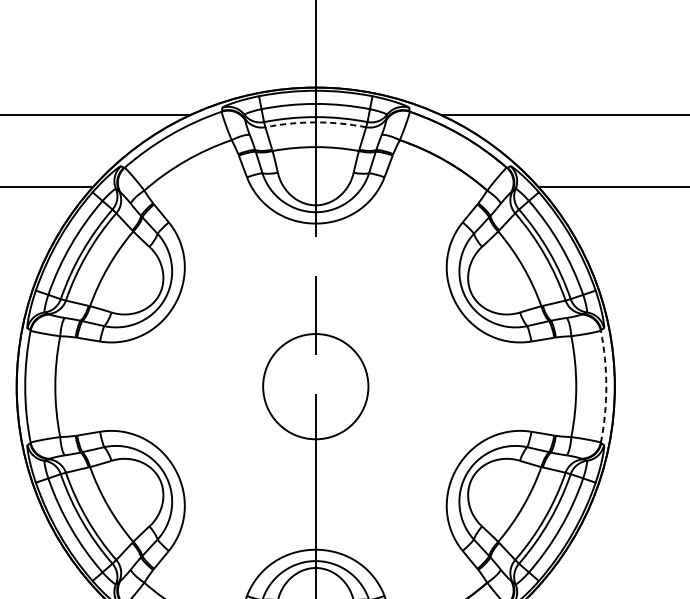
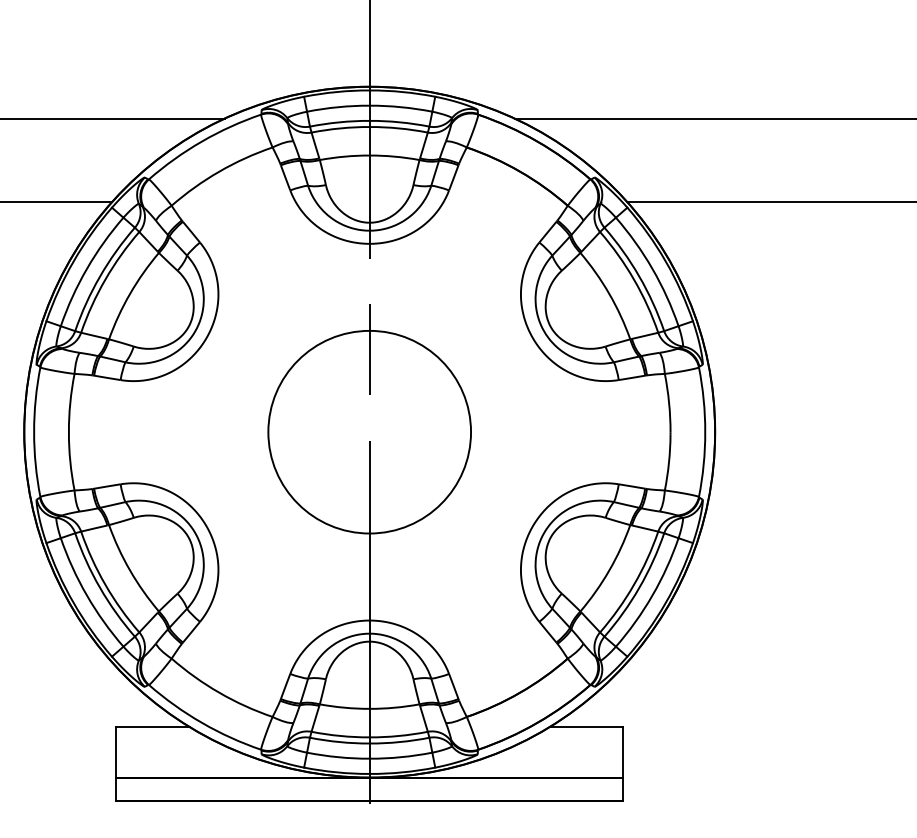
arc: (315, 121) -> (369, 126), dashed -> solid
circle: (315, 386) -> (369, 431), size x1.67
arc: (606, 386) -> (705, 432), dashed -> solid

